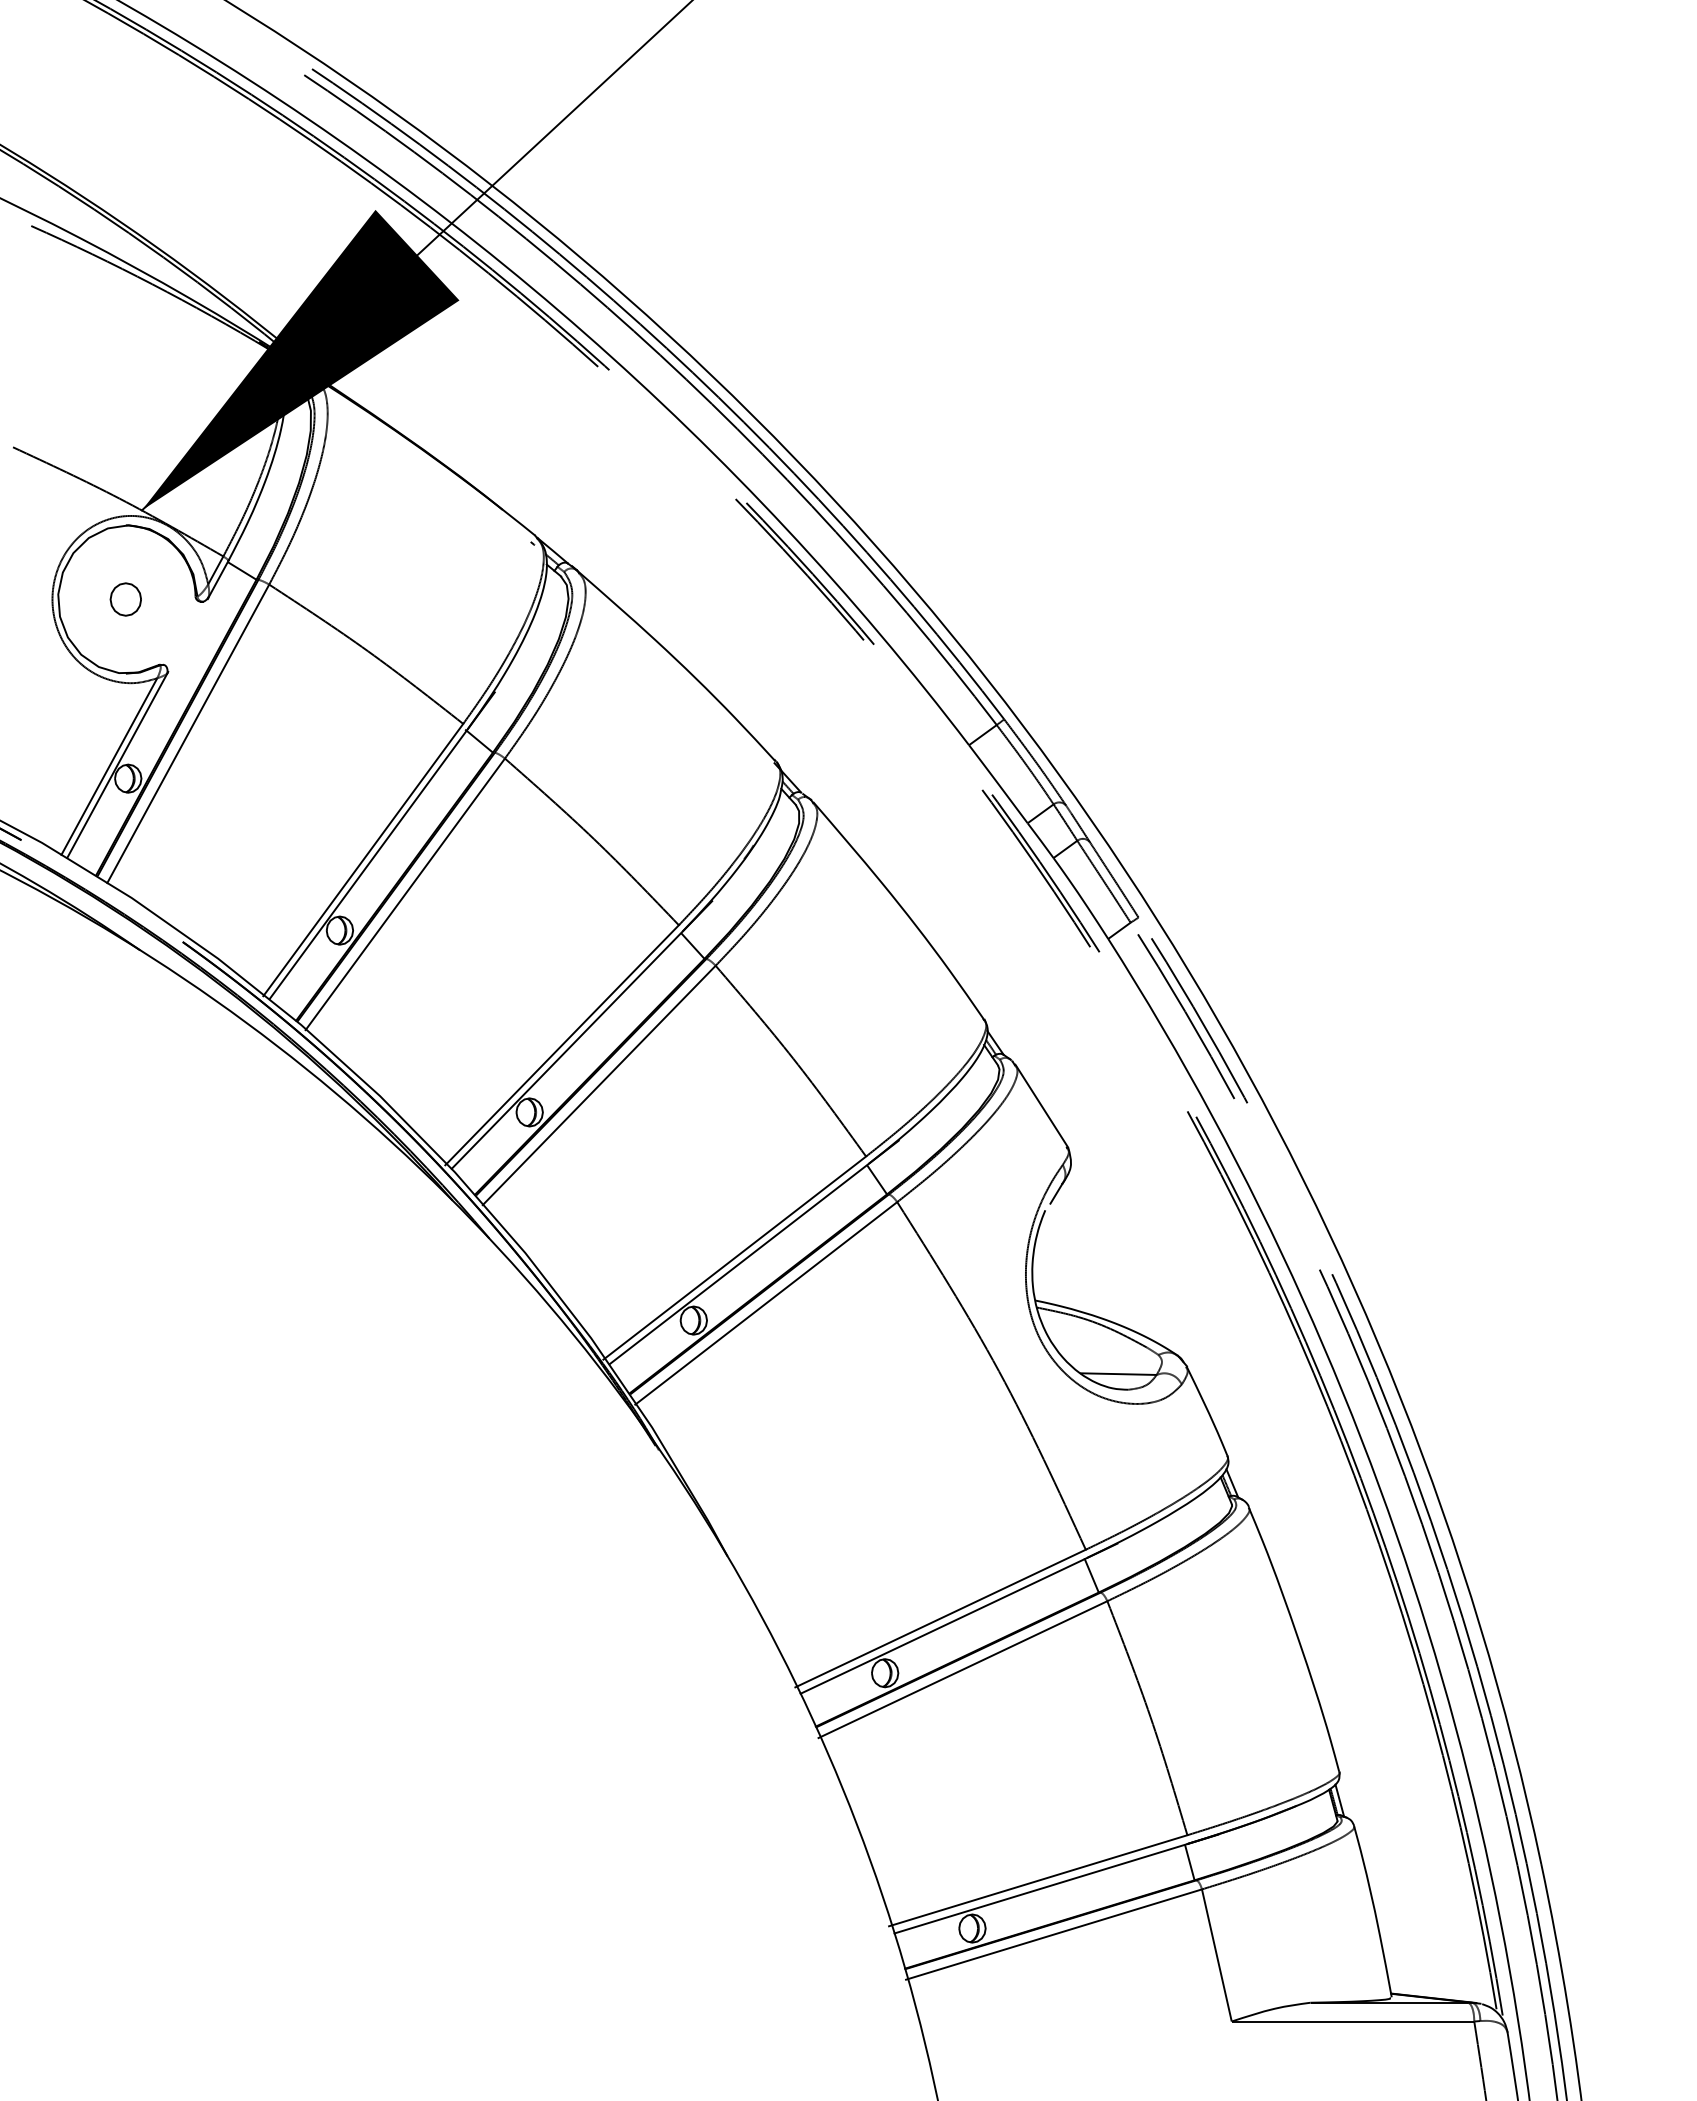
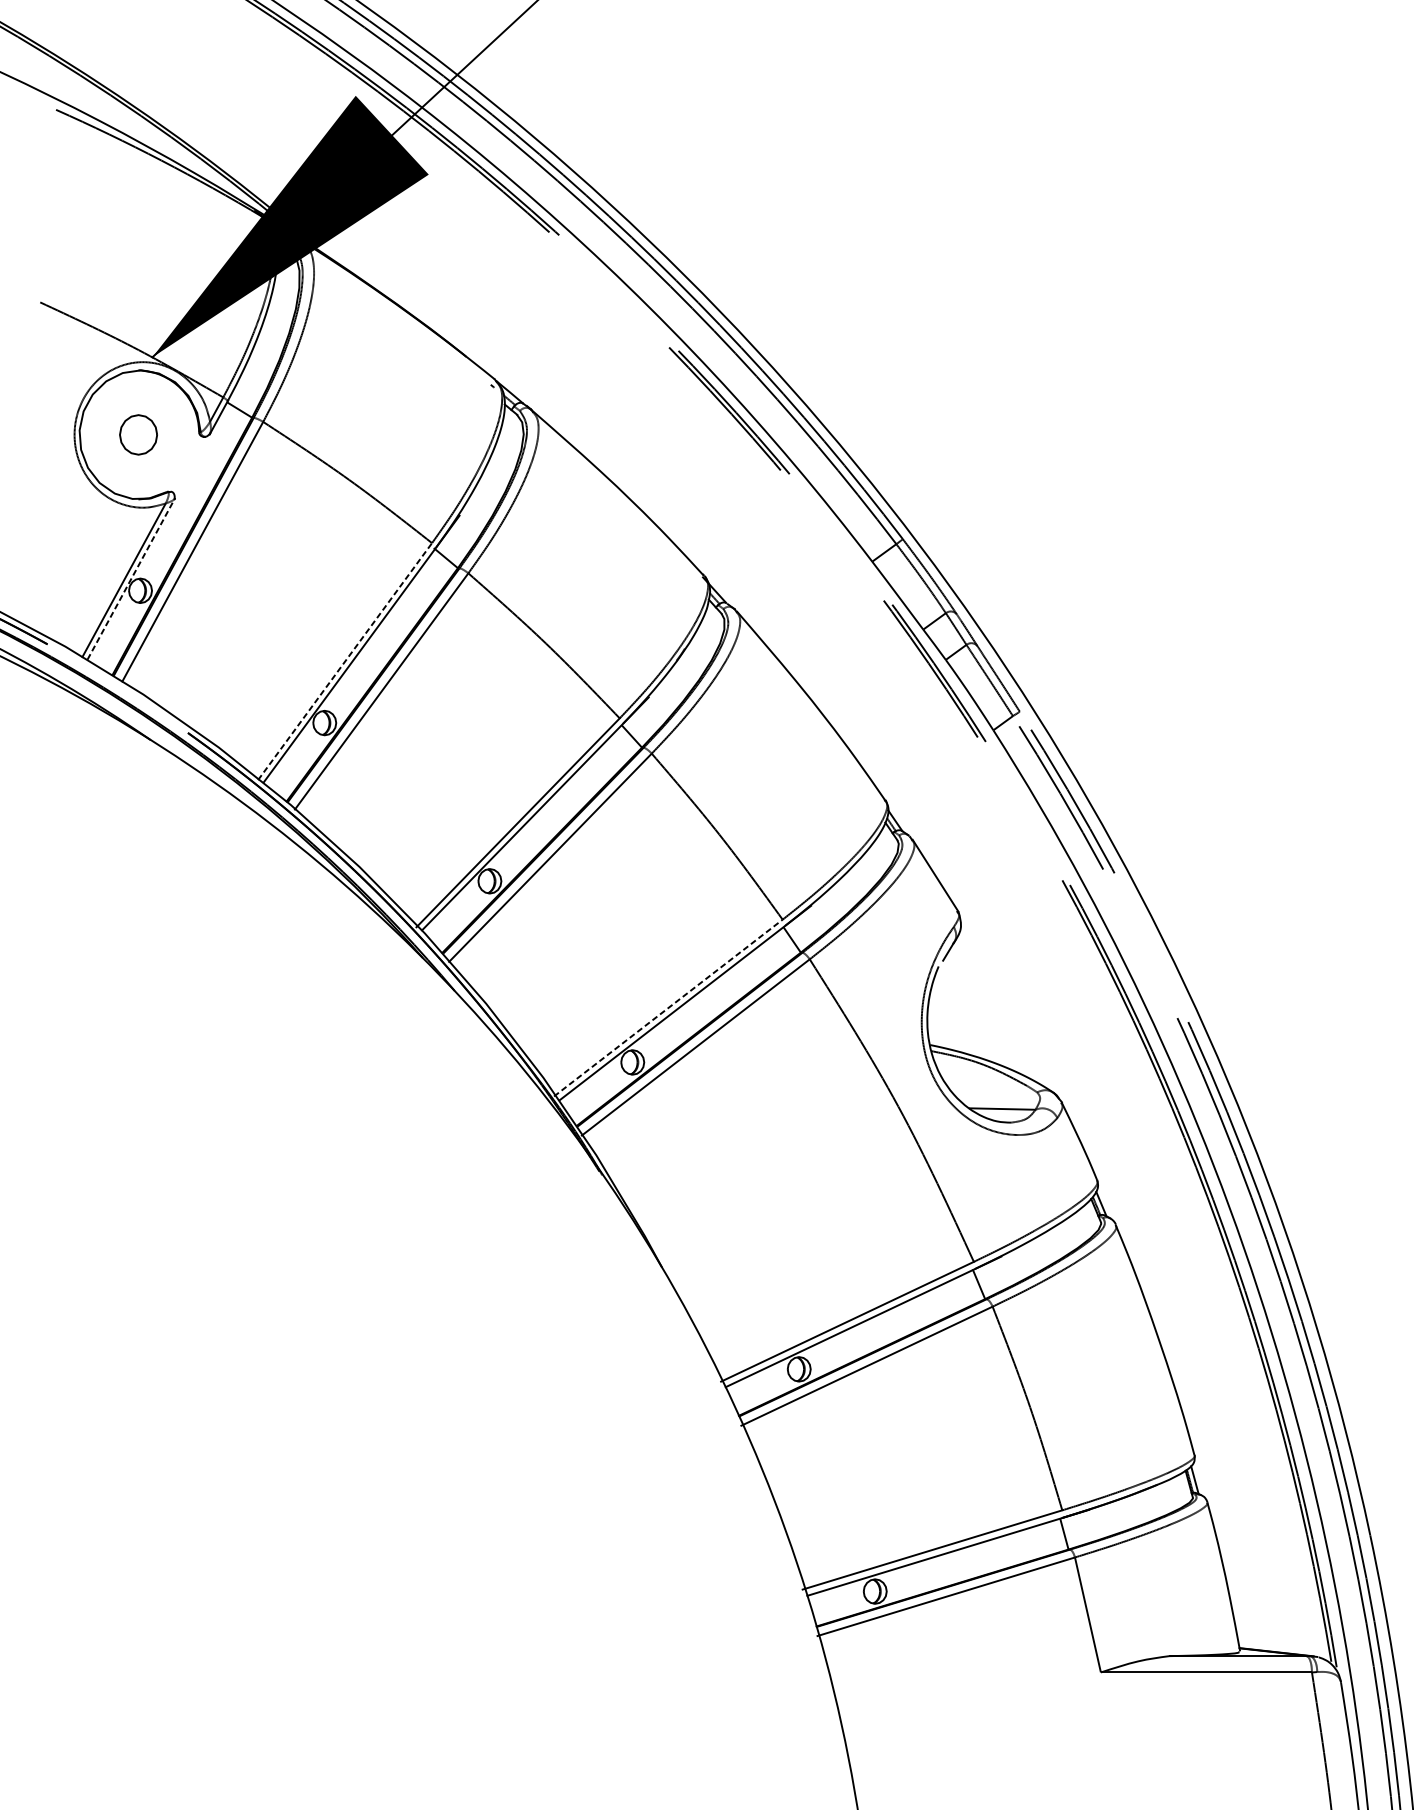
part: (125, 599) -> (138, 434), size x1.4
line: (117, 764) -> (131, 578), solid -> dashed
line: (363, 860) -> (345, 662), solid -> dashed
line: (735, 1257) -> (669, 1007), solid -> dashed

